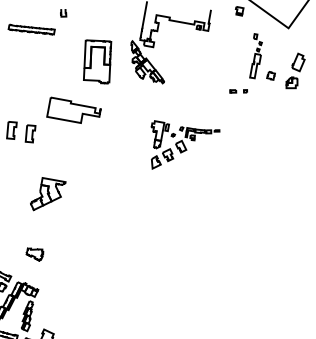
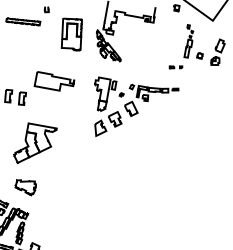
part: (97, 61) -> (71, 34), moved
part: (185, 144) -> (136, 106), size x1.67
part: (48, 193) -> (35, 142), size x1.67
part: (34, 254) -> (25, 187), size x1.67

